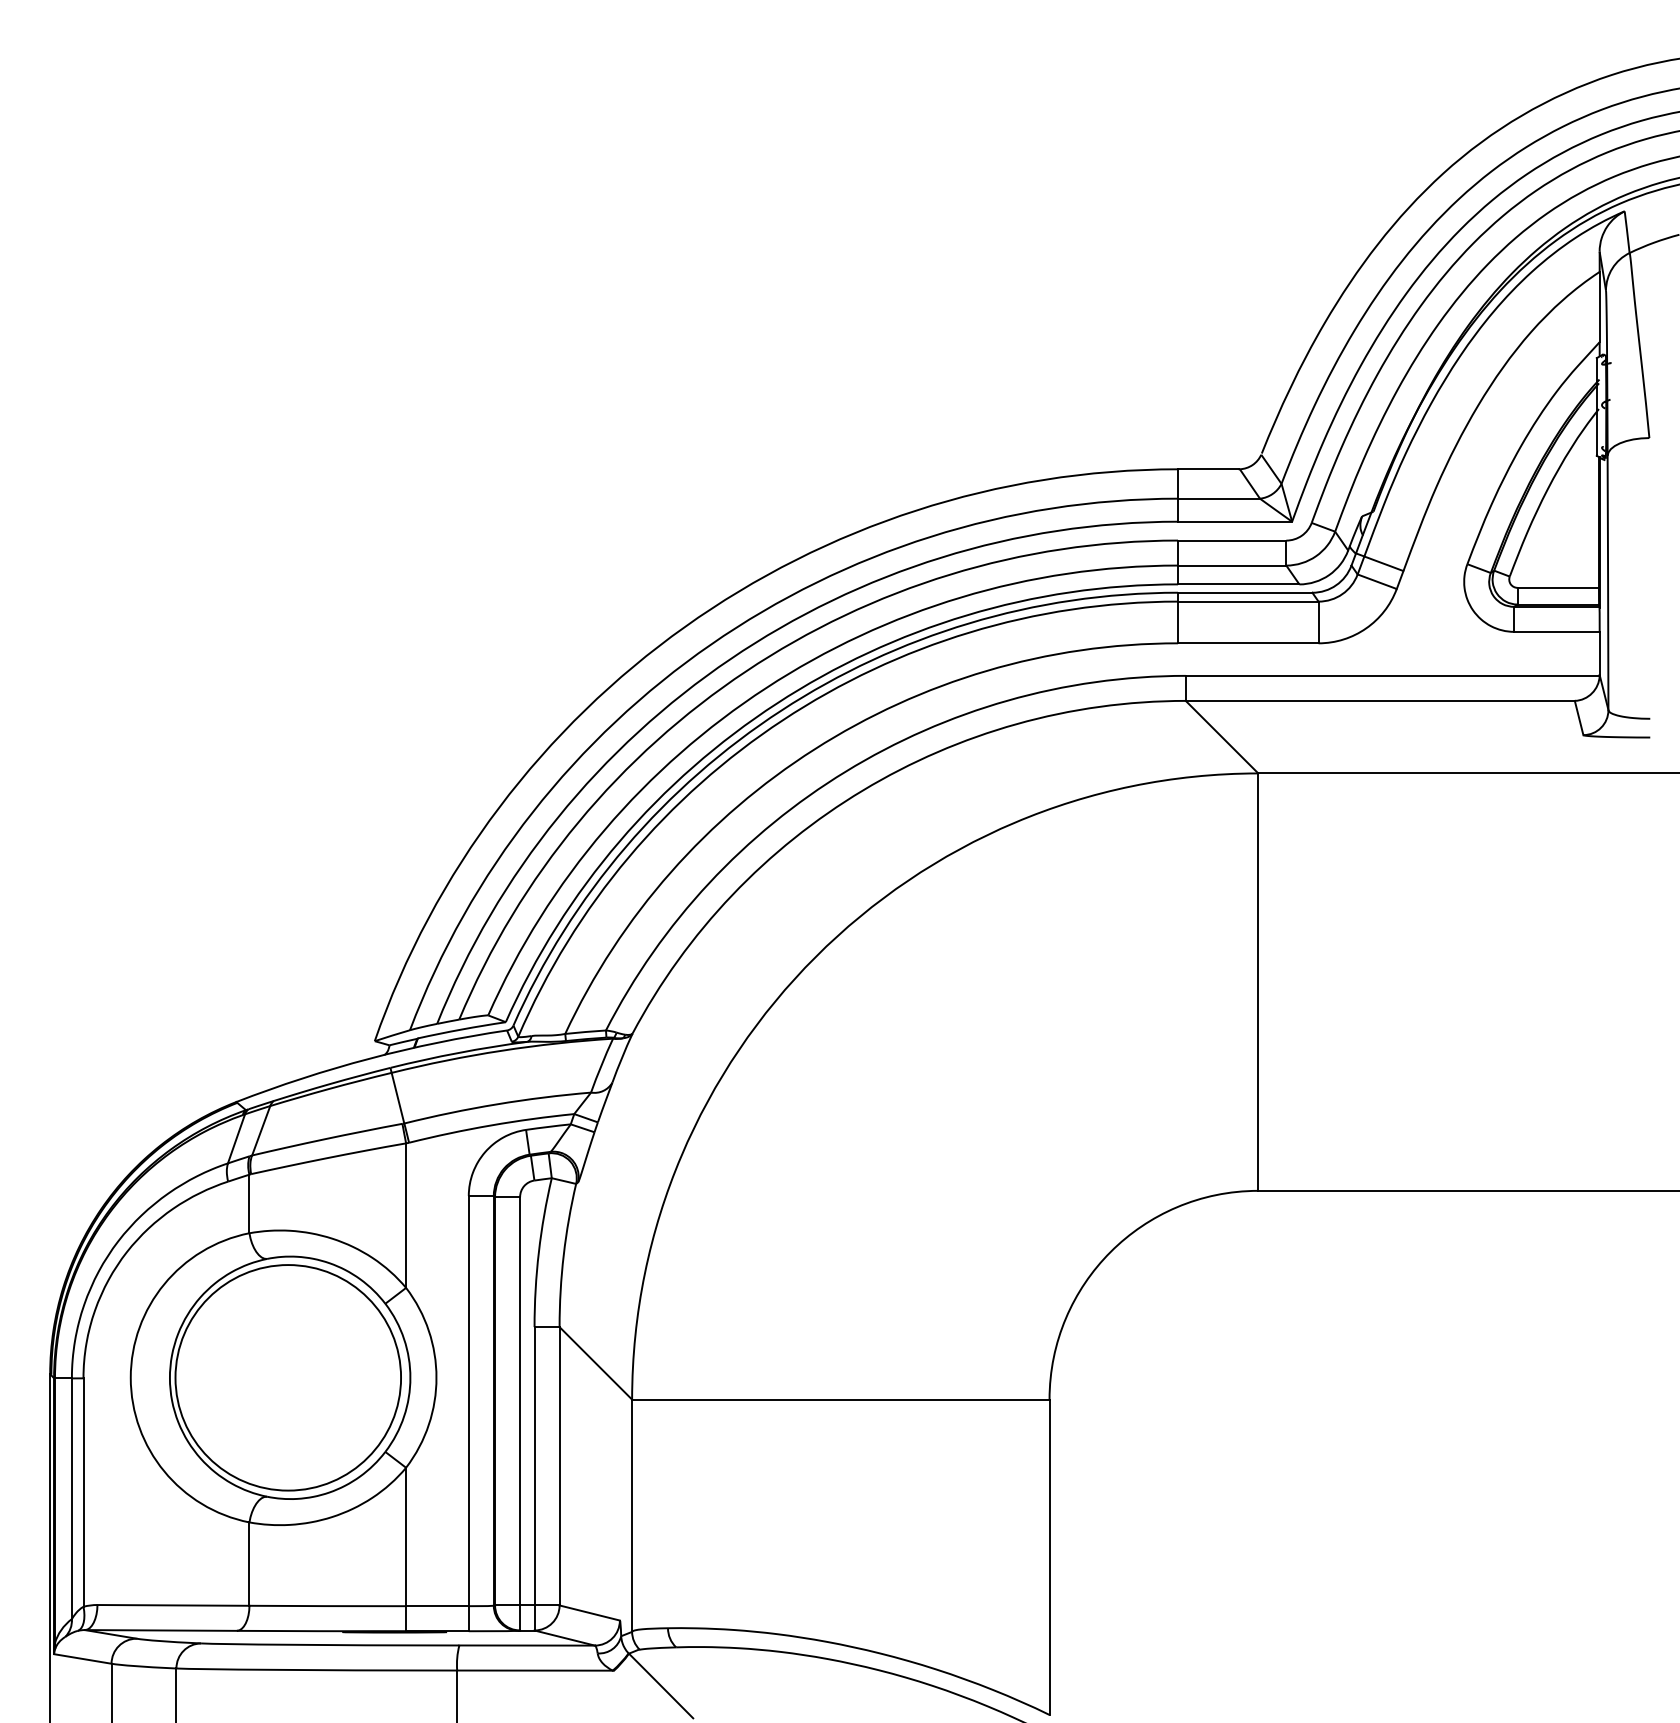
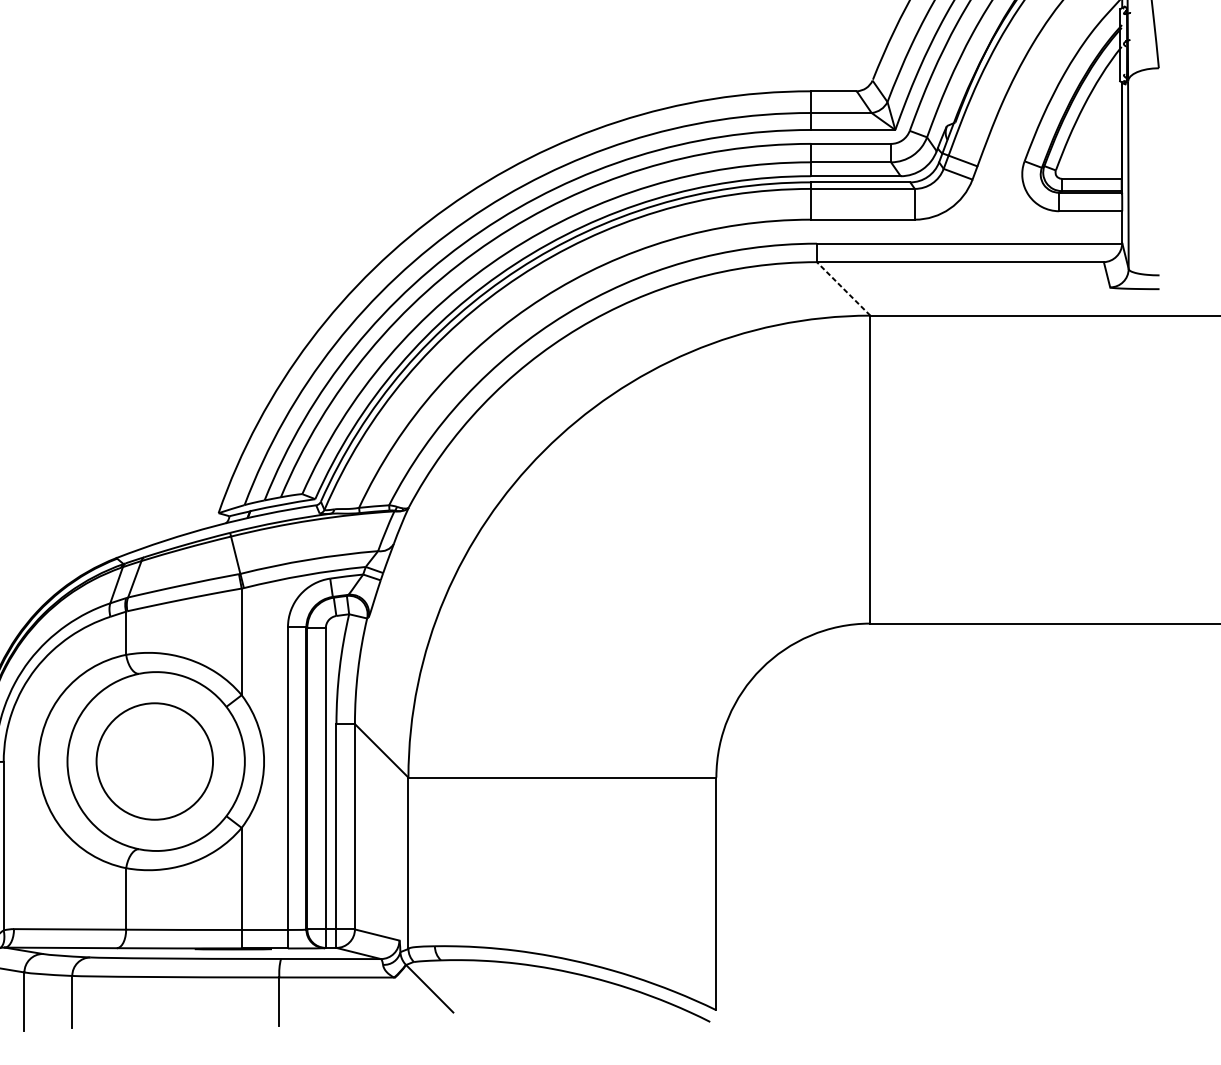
line: (1221, 736) -> (843, 288), solid -> dashed
circle: (288, 1377) -> (154, 761), size x0.7

